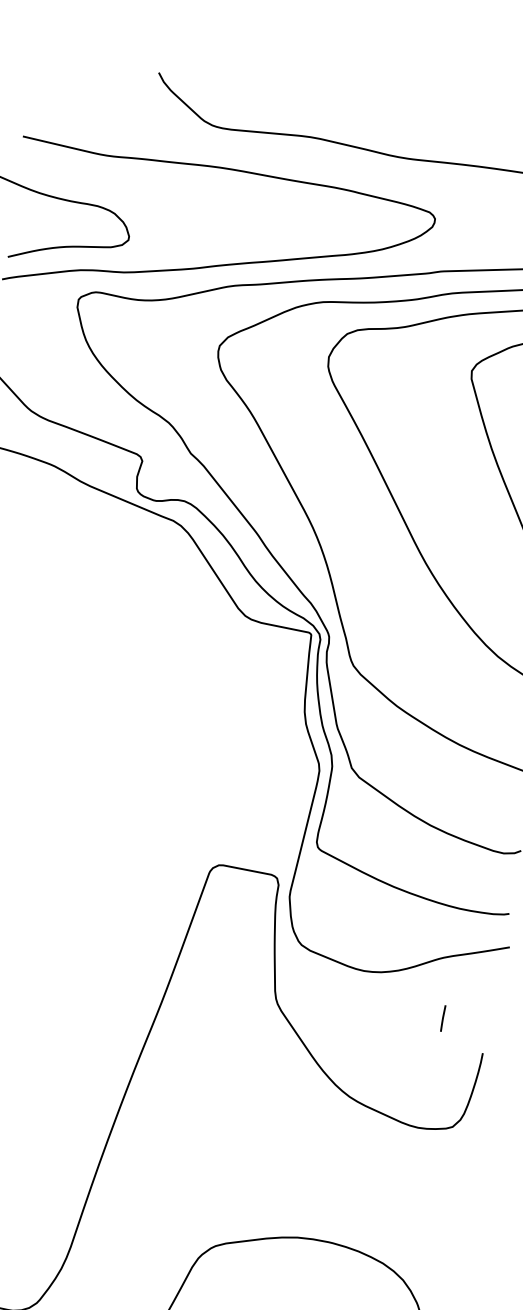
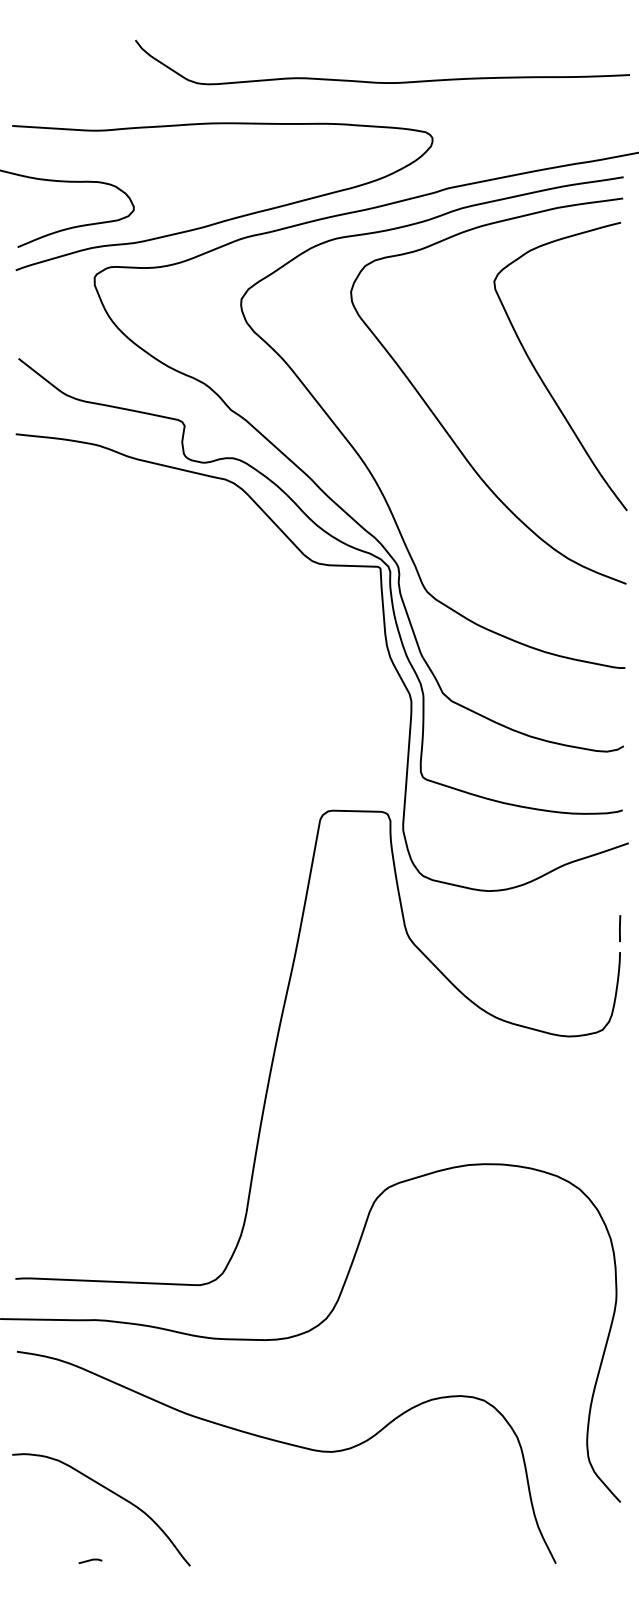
line: (443, 1018) -> (620, 928), moved

